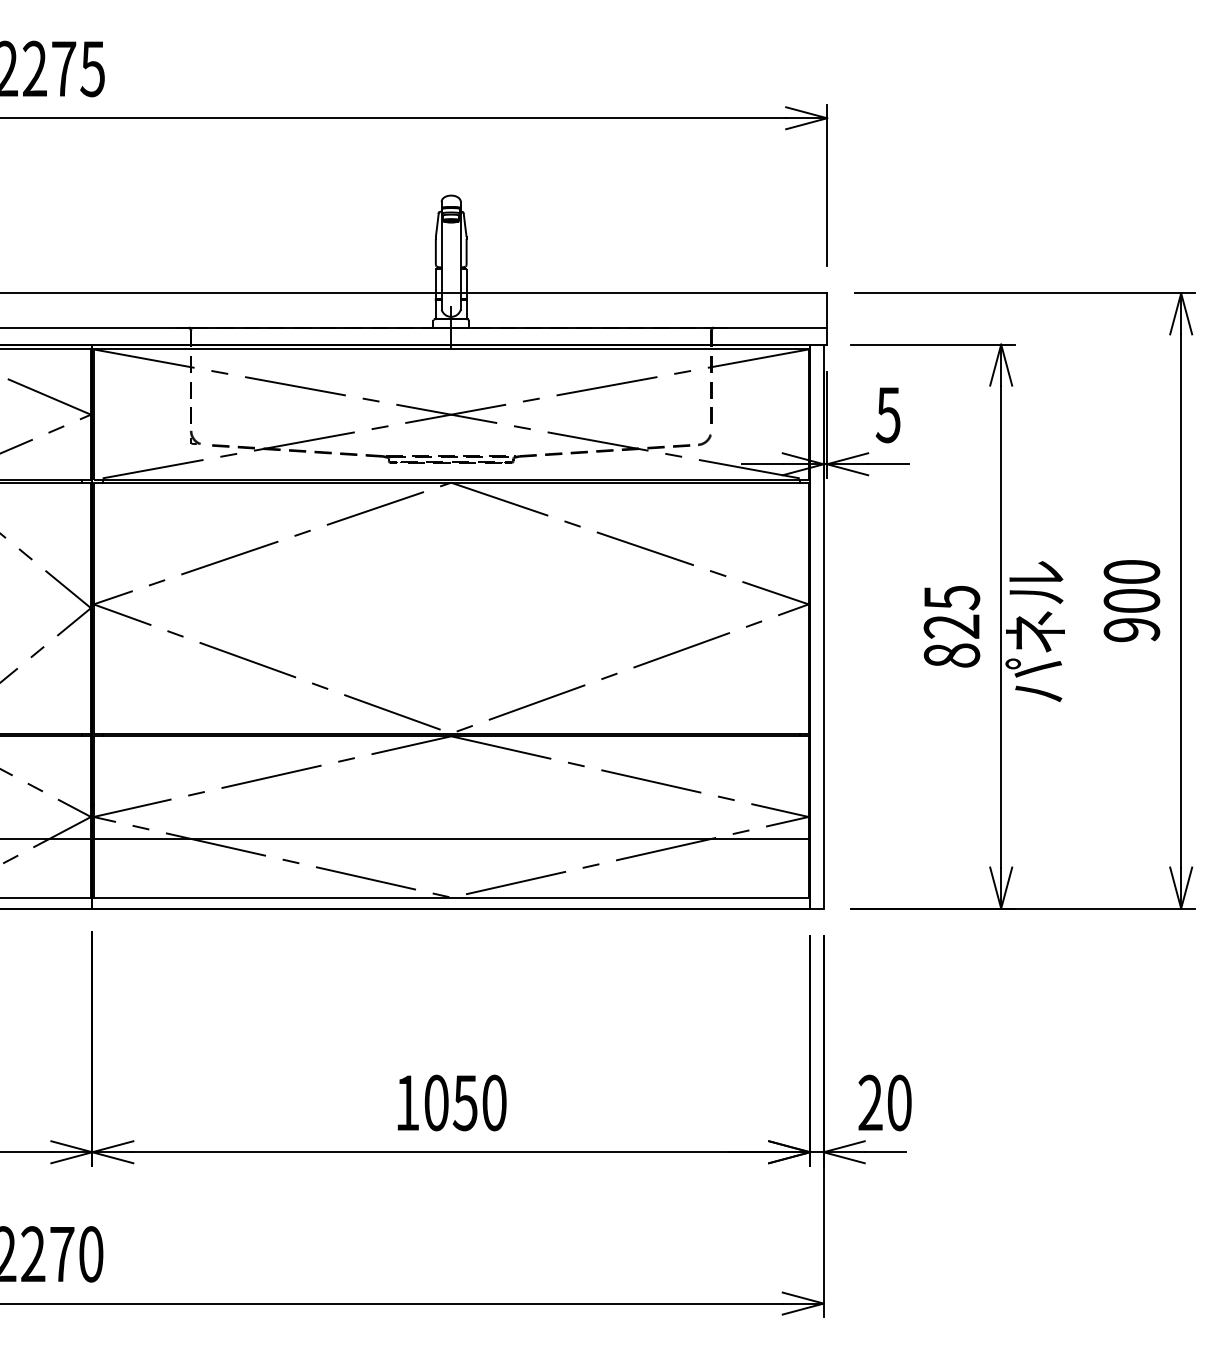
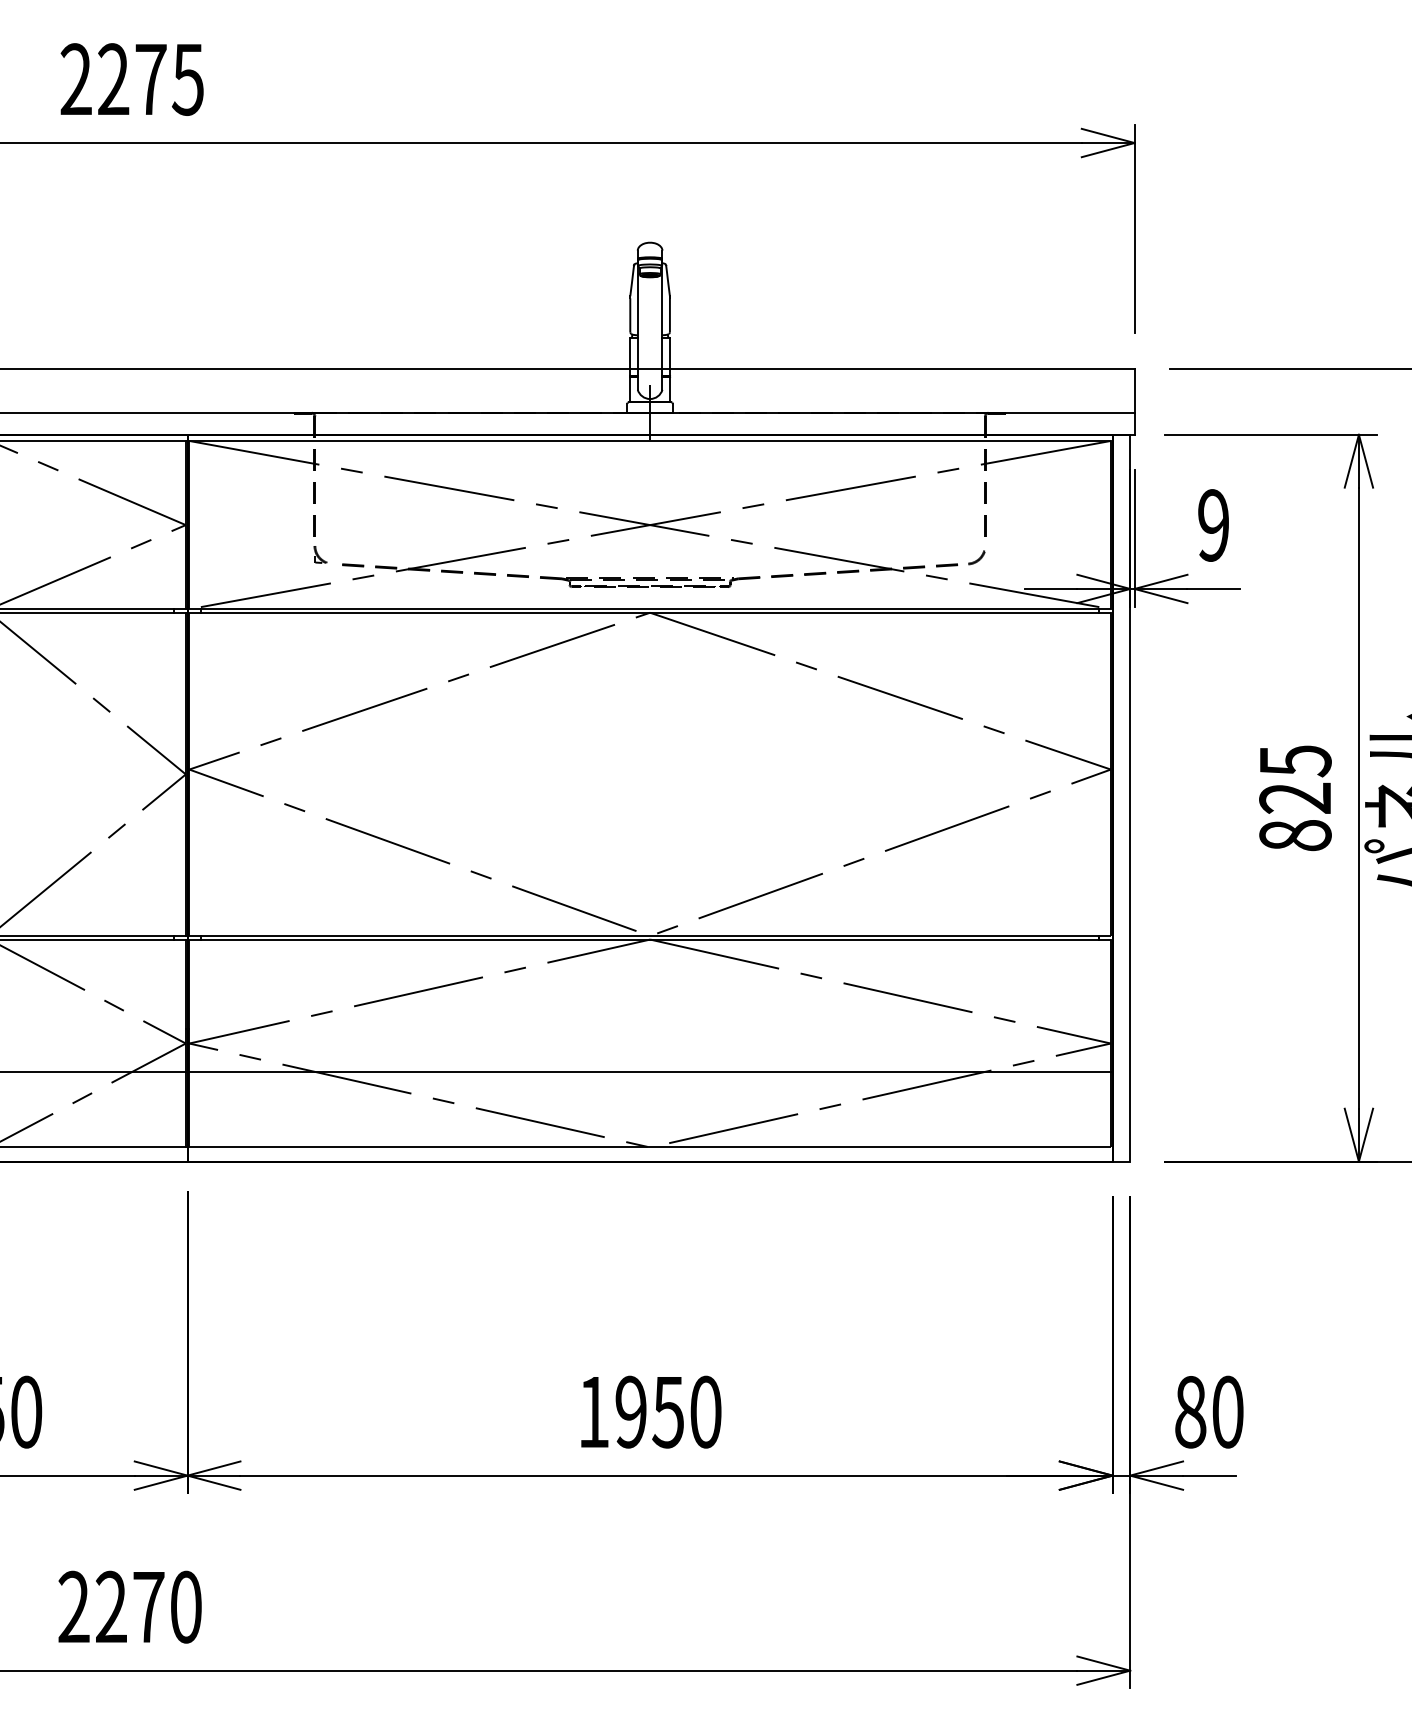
text: (887, 414) -> (1212, 524), 5 -> 9
text: (436, 1102) -> (631, 1411), 1050 -> 1950
text: (870, 1102) -> (1190, 1411), 20 -> 80

